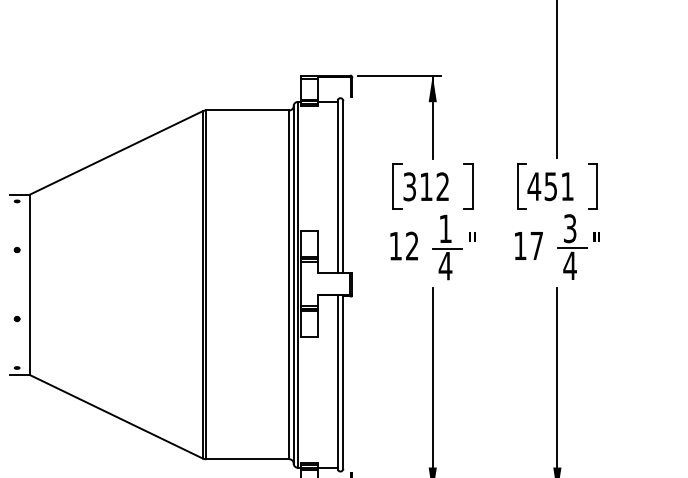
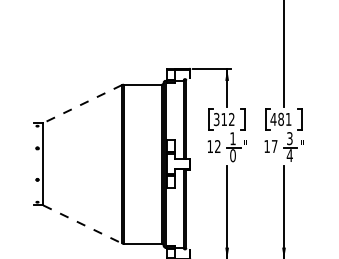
line: (115, 153) -> (82, 104), solid -> dashed
text: (549, 184) -> (280, 118), 451 -> 481
text: (444, 265) -> (232, 155), 4 -> 0
line: (115, 416) -> (82, 224), solid -> dashed

